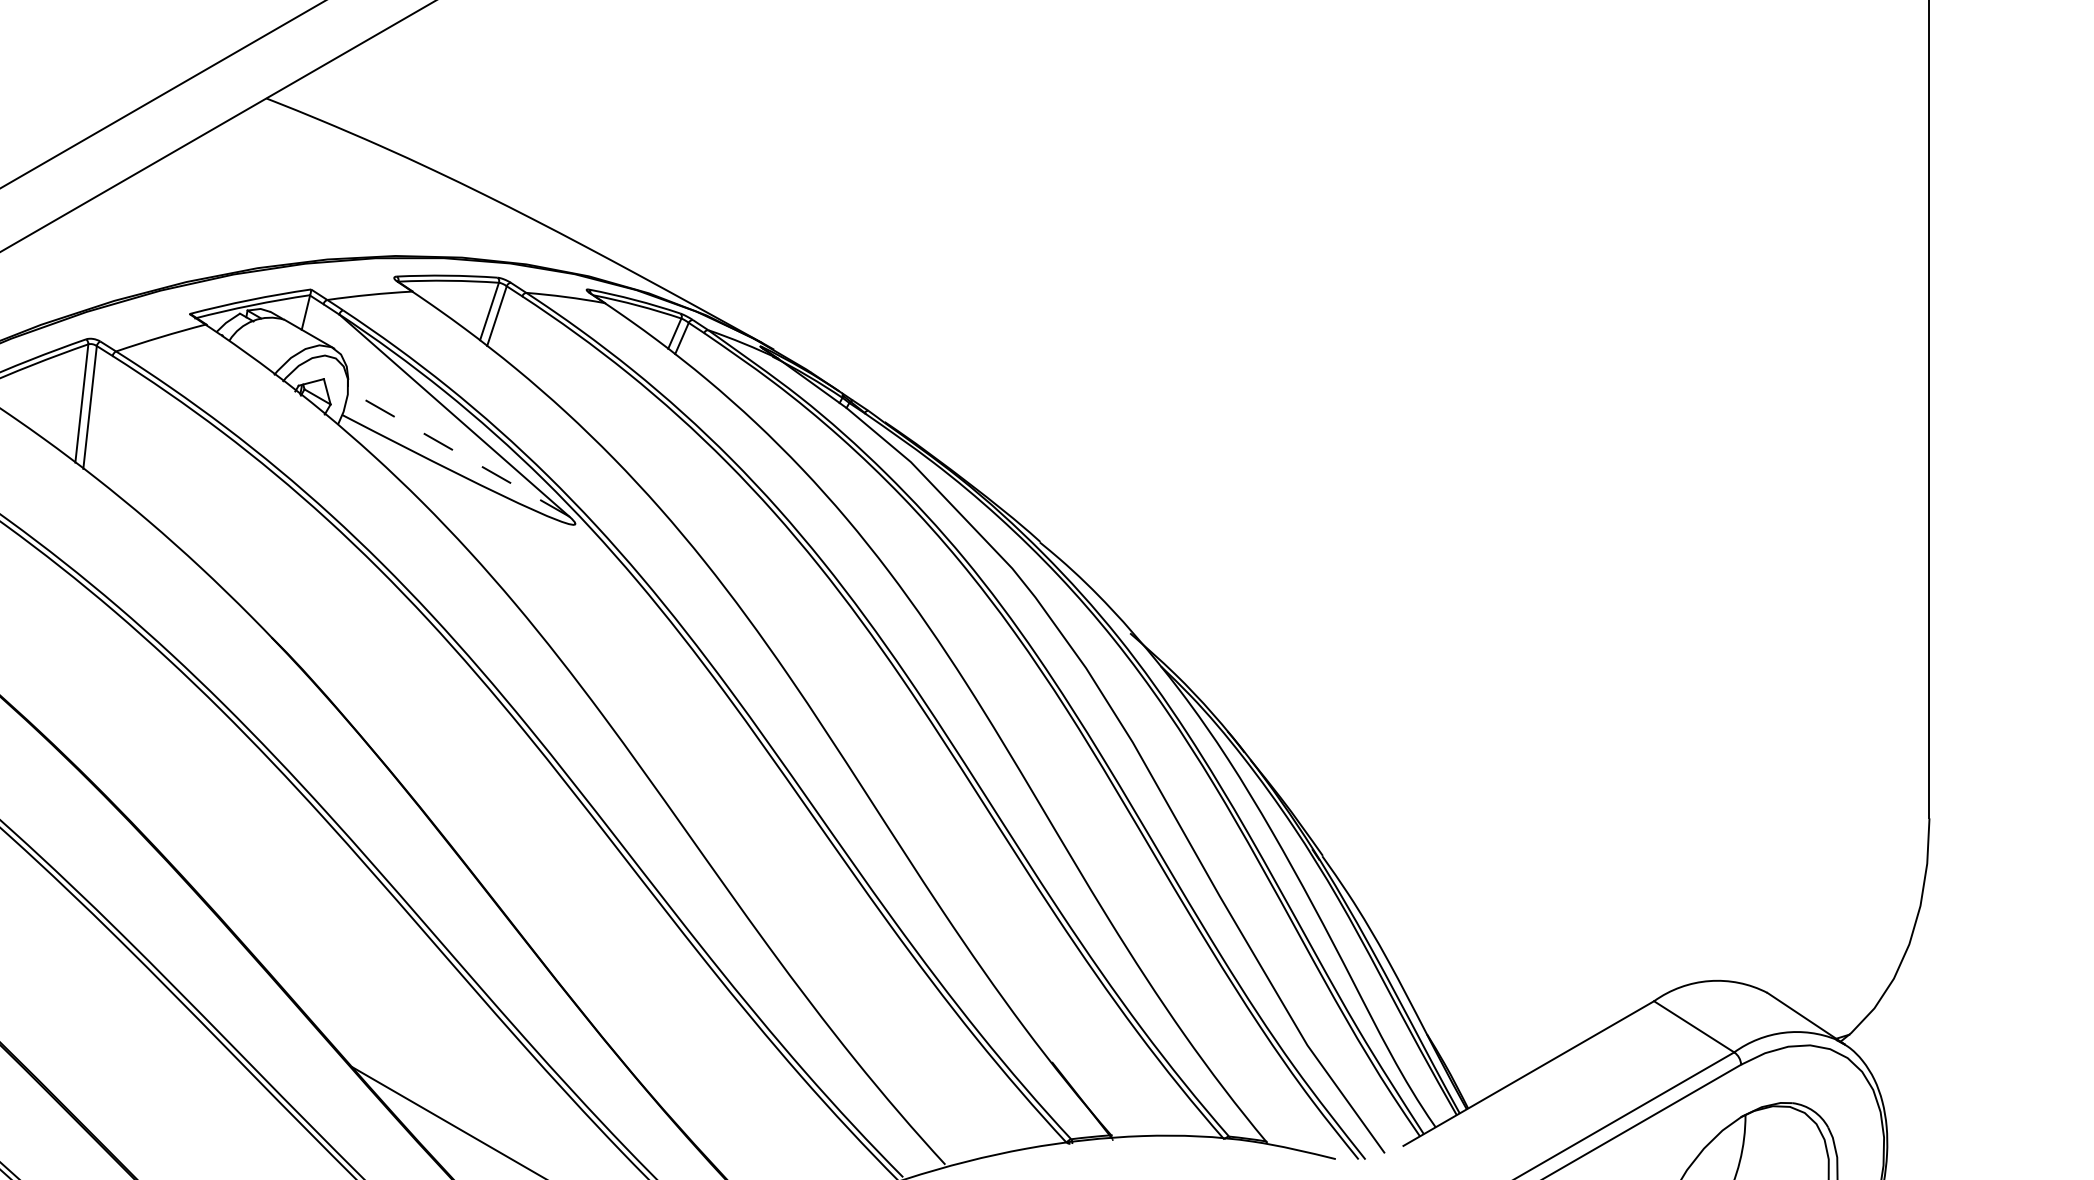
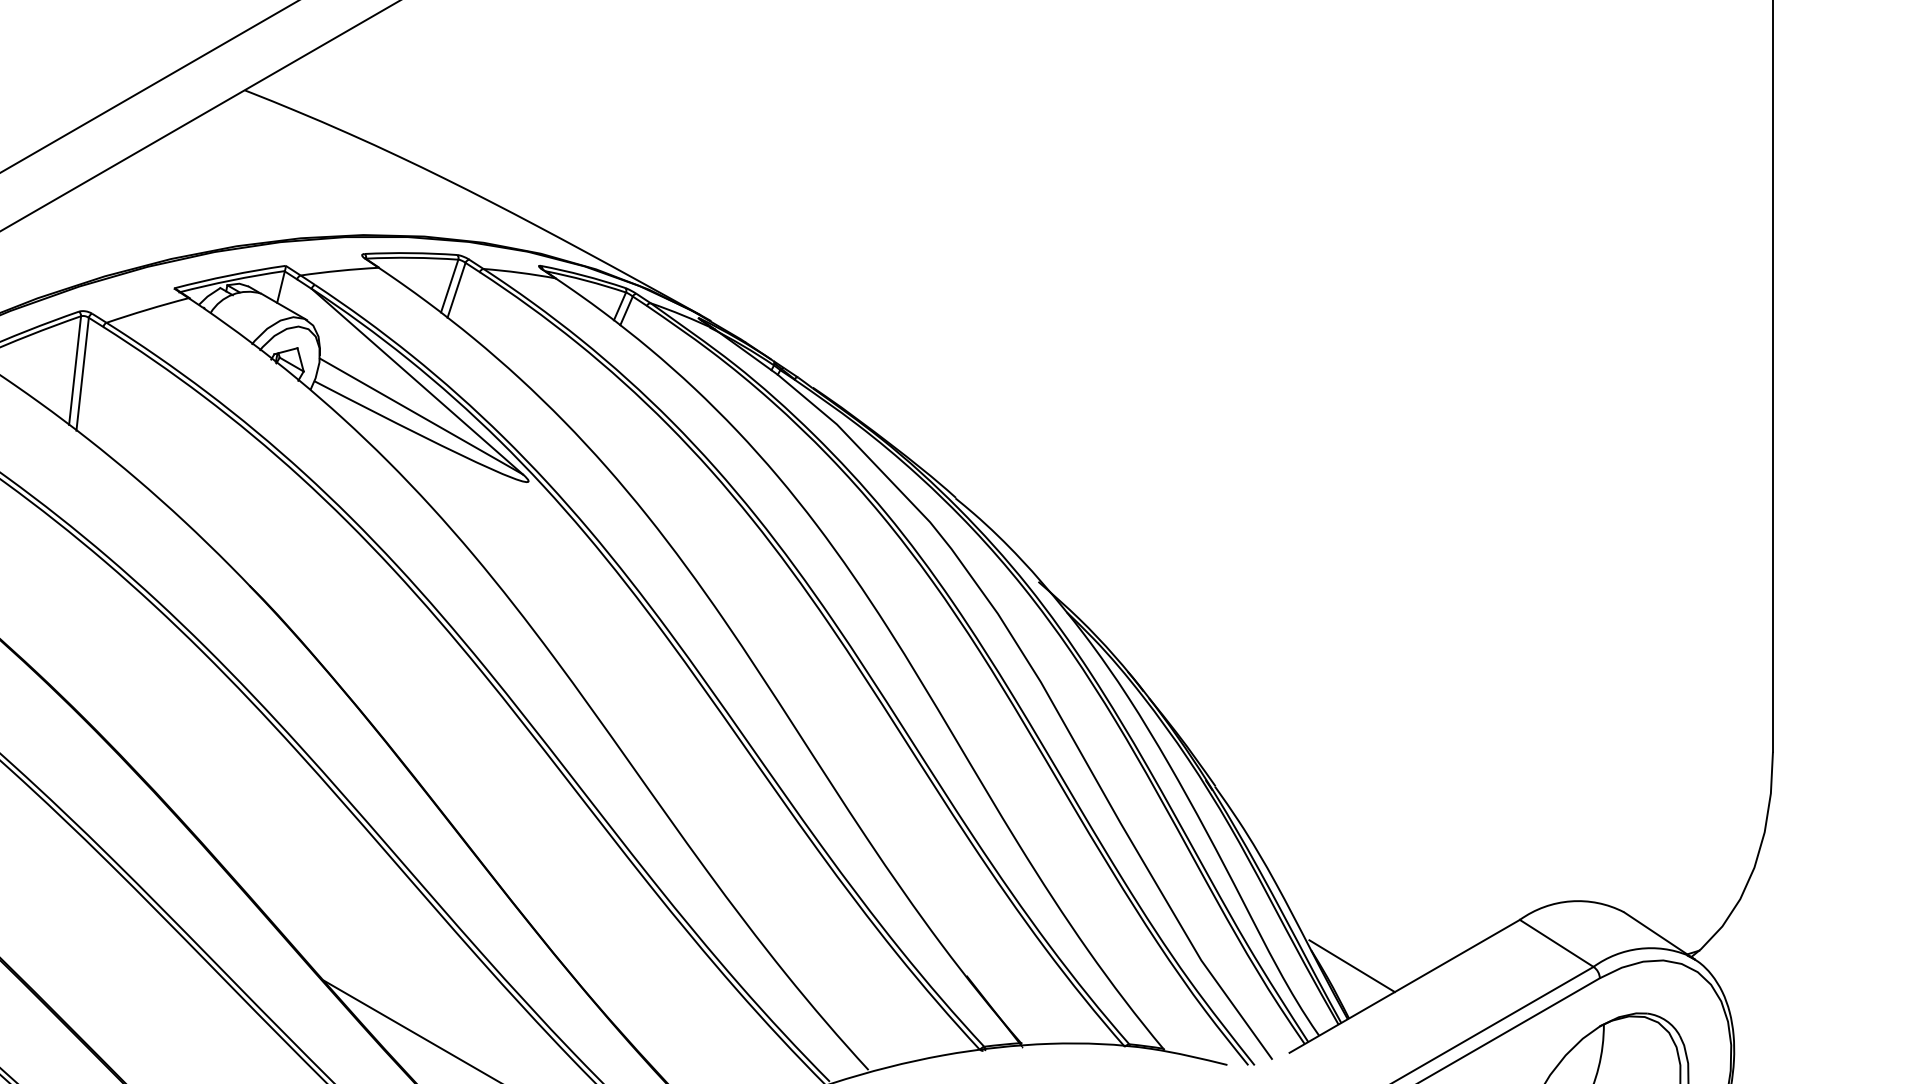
line: (458, 453) -> (421, 416), dashed -> solid
line: (1470, 1051) -> (1351, 966), added

